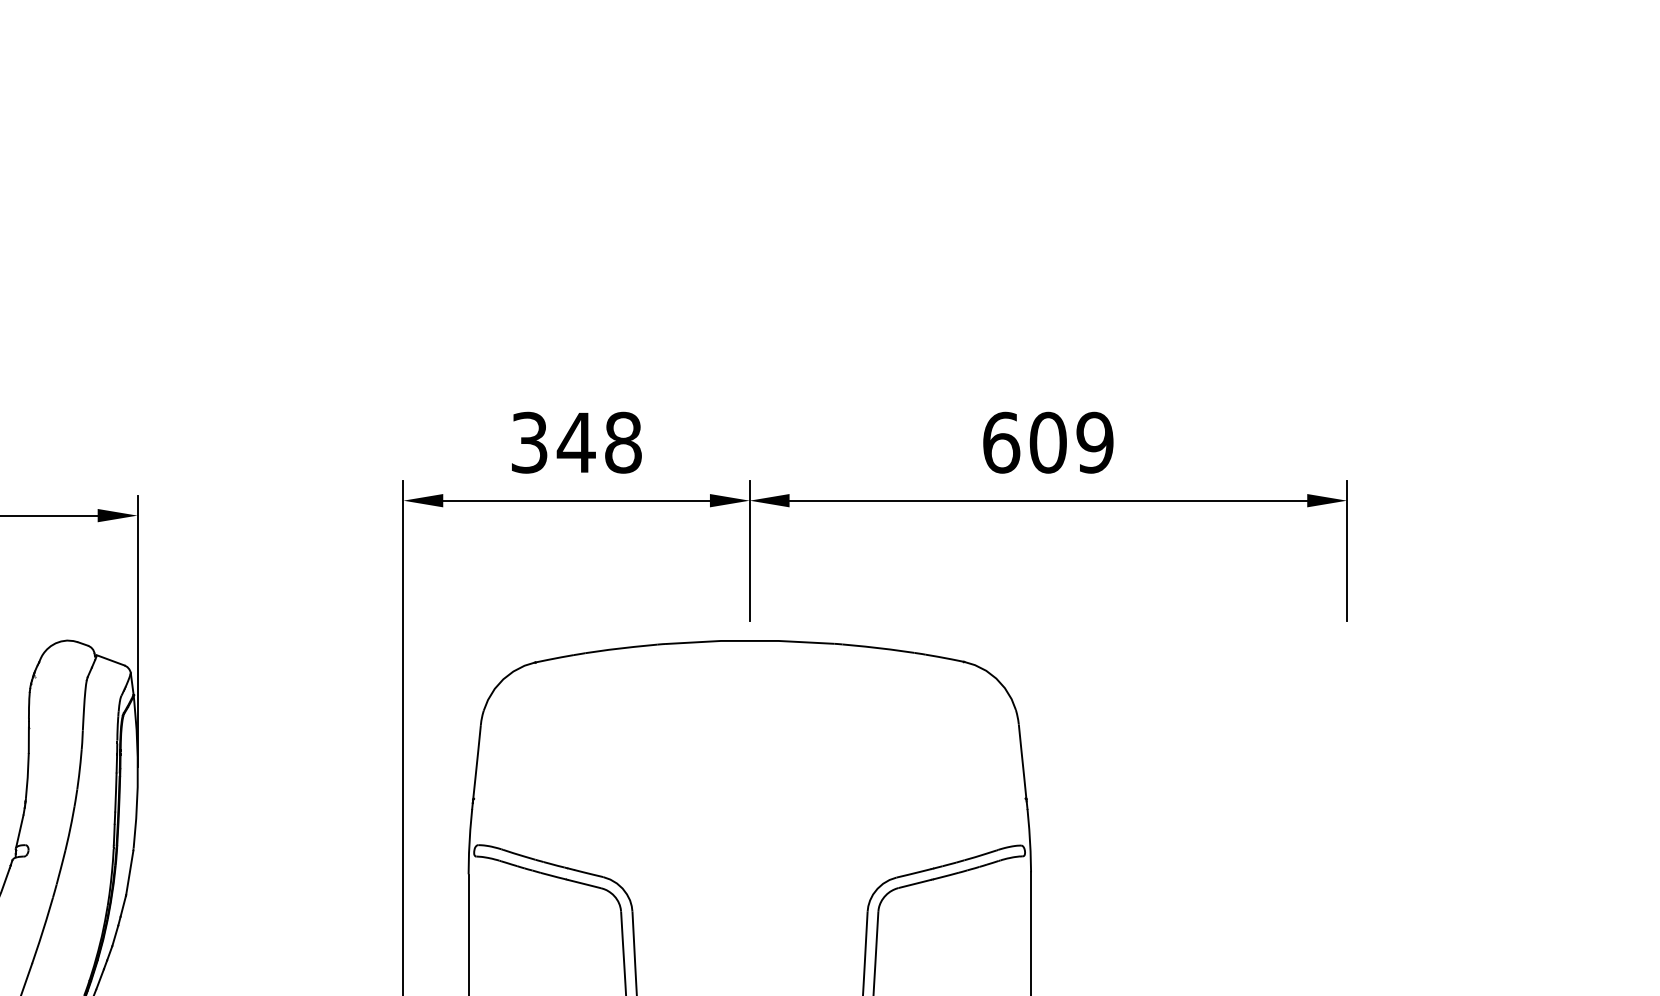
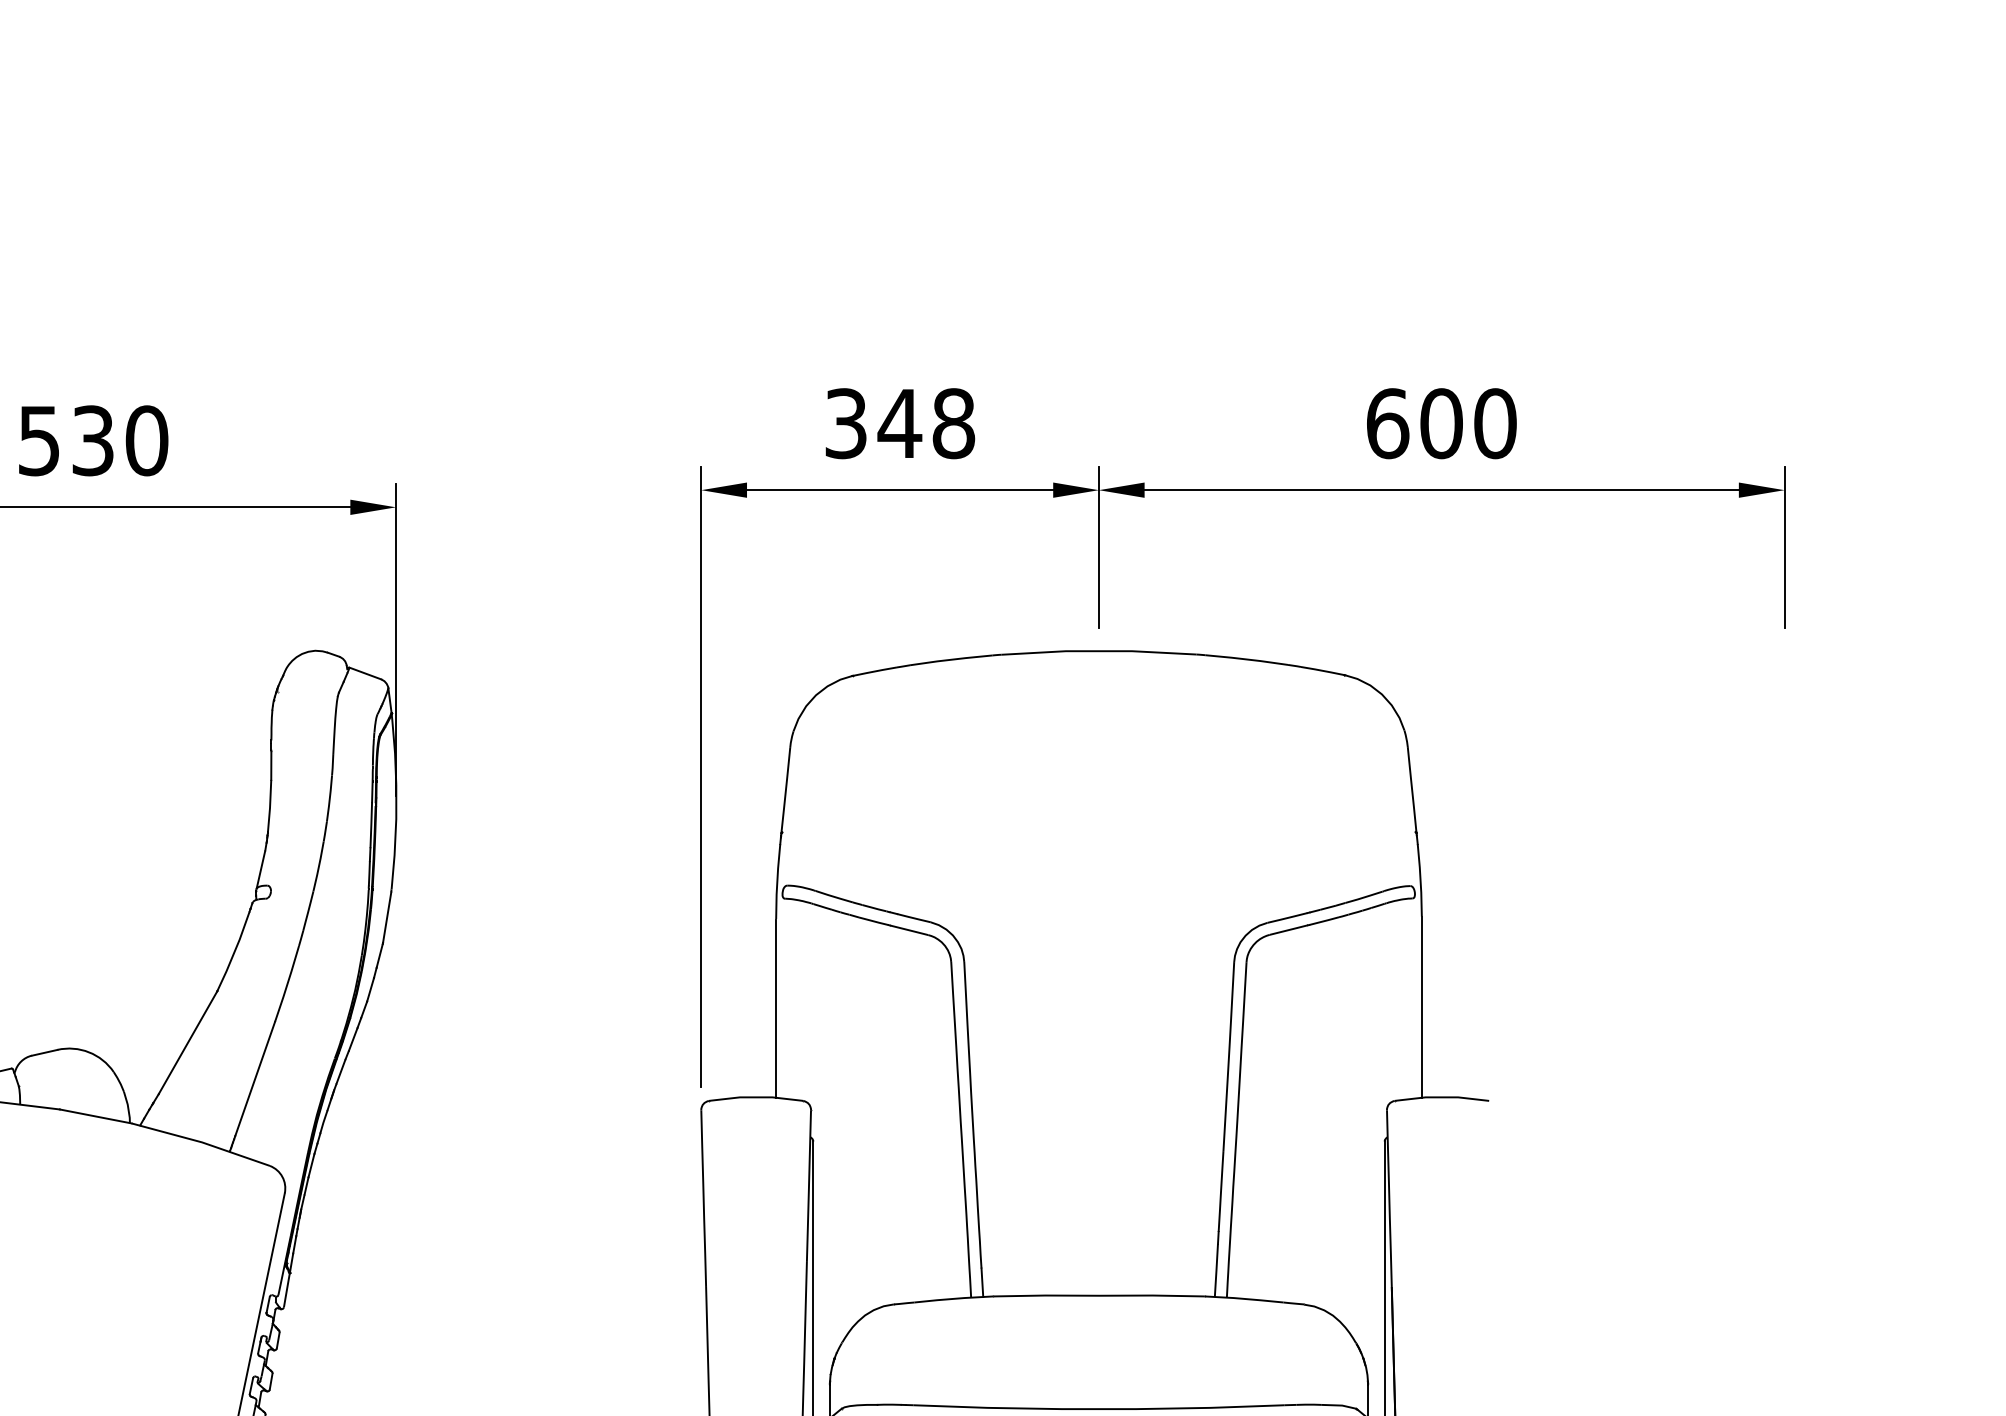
text: (1095, 442) -> (1495, 423), 609 -> 600

